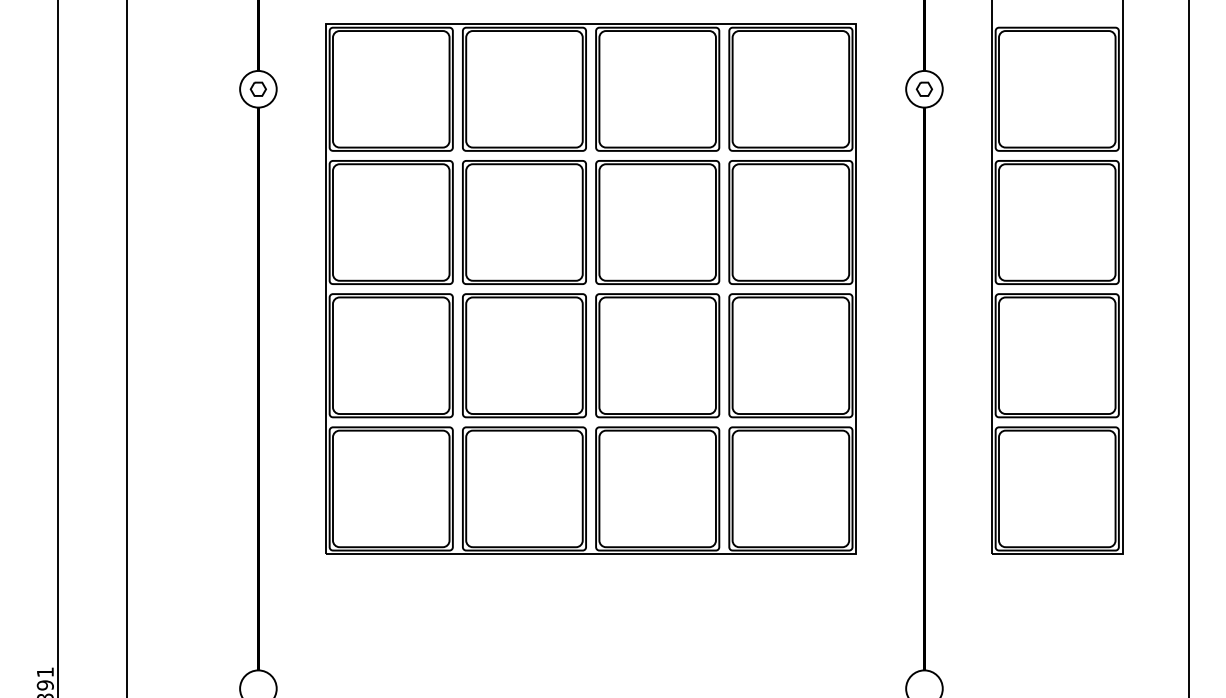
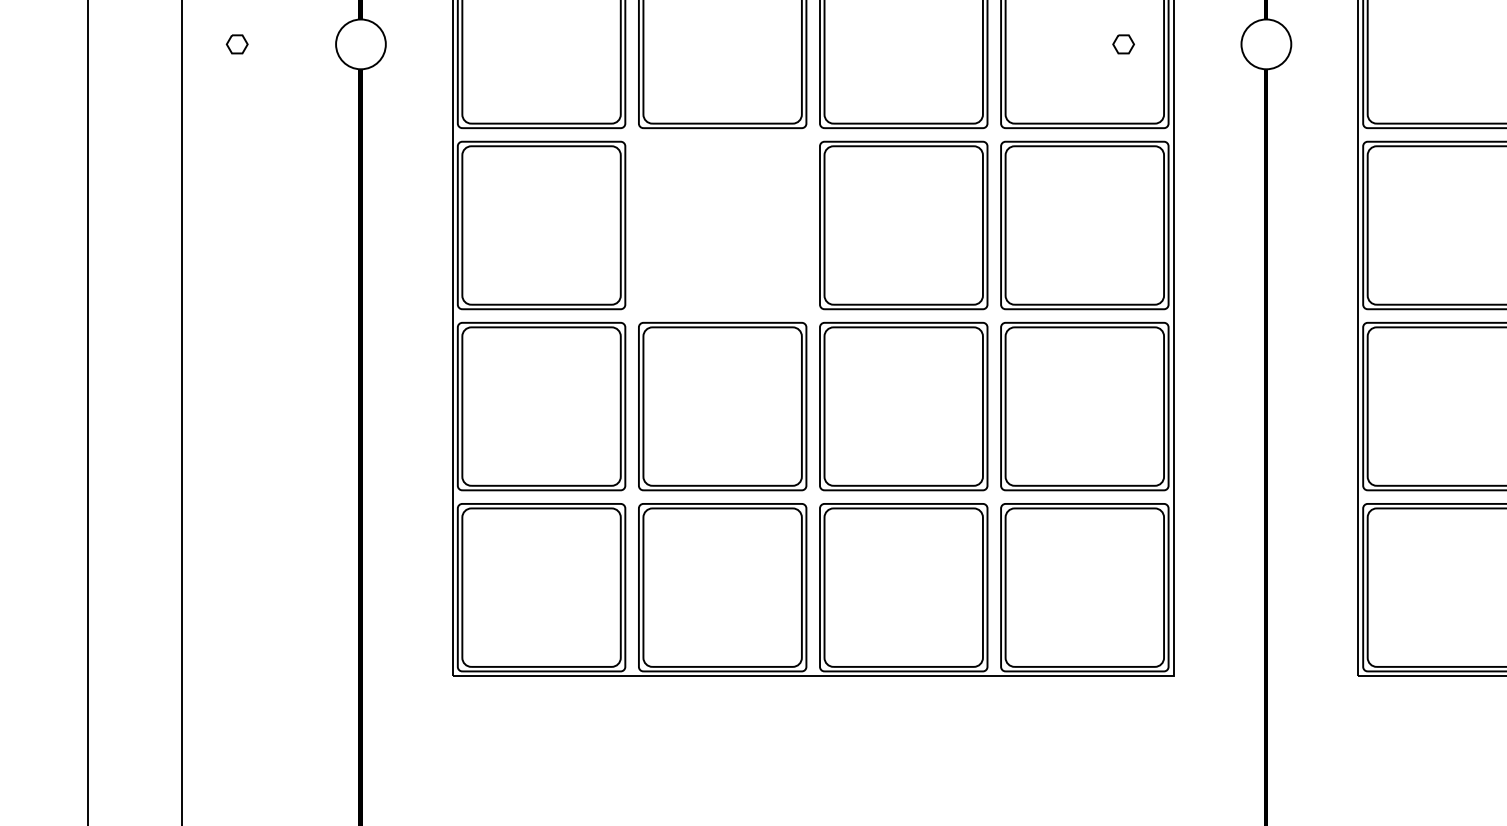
part: (257, 88) -> (236, 43), moved
part: (923, 88) -> (1122, 43), moved
part: (524, 222) -> (722, 225), removed

